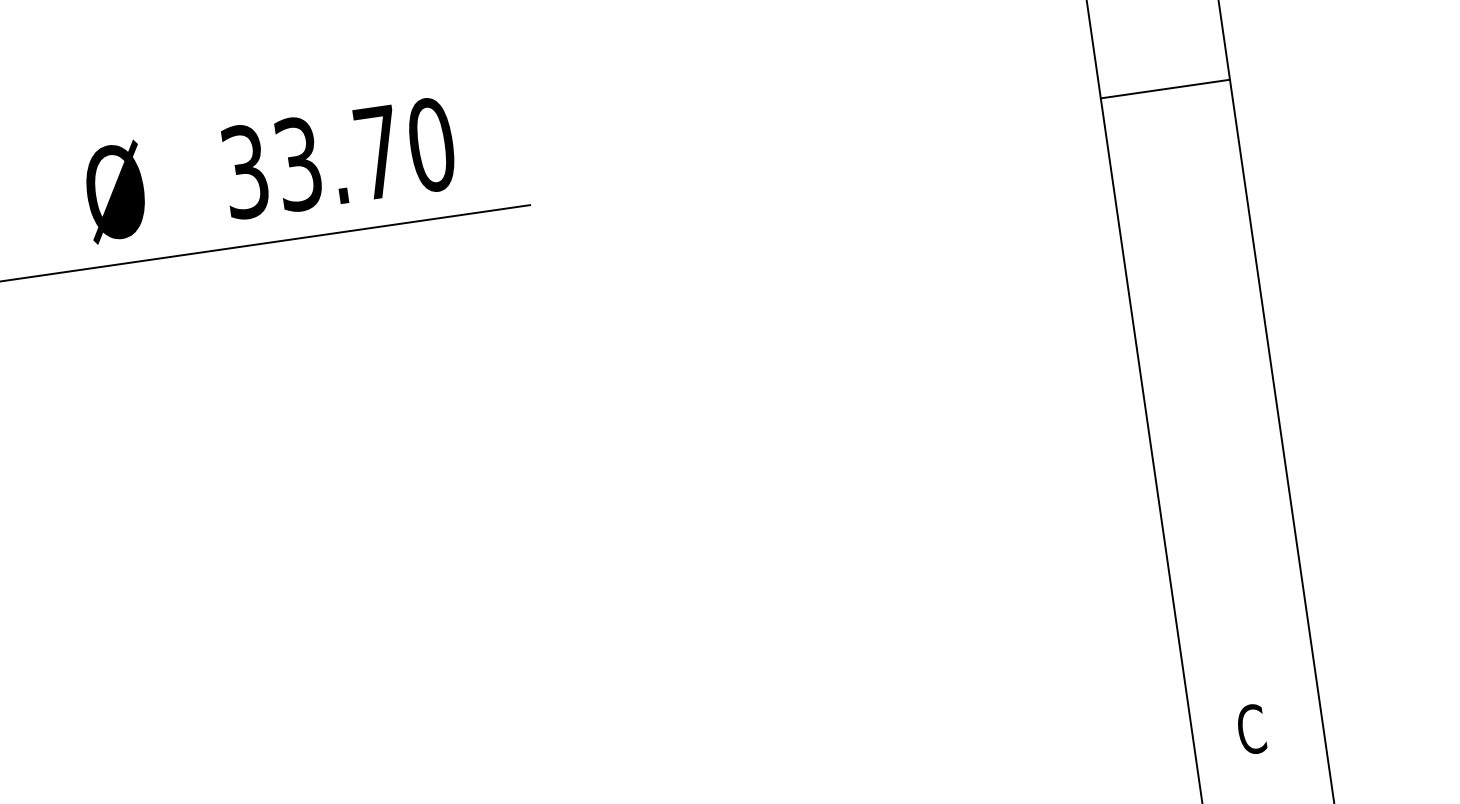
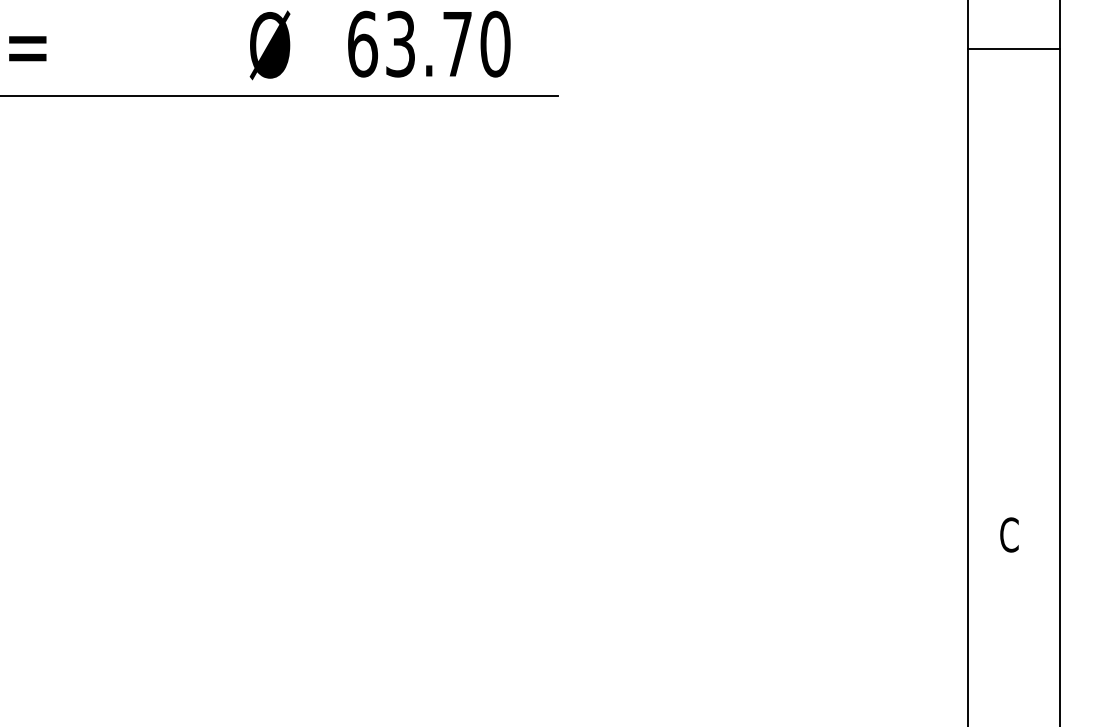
line: (1165, 89) -> (1013, 49), moved
text: (244, 170) -> (362, 43), 33.70 -> 63.70

